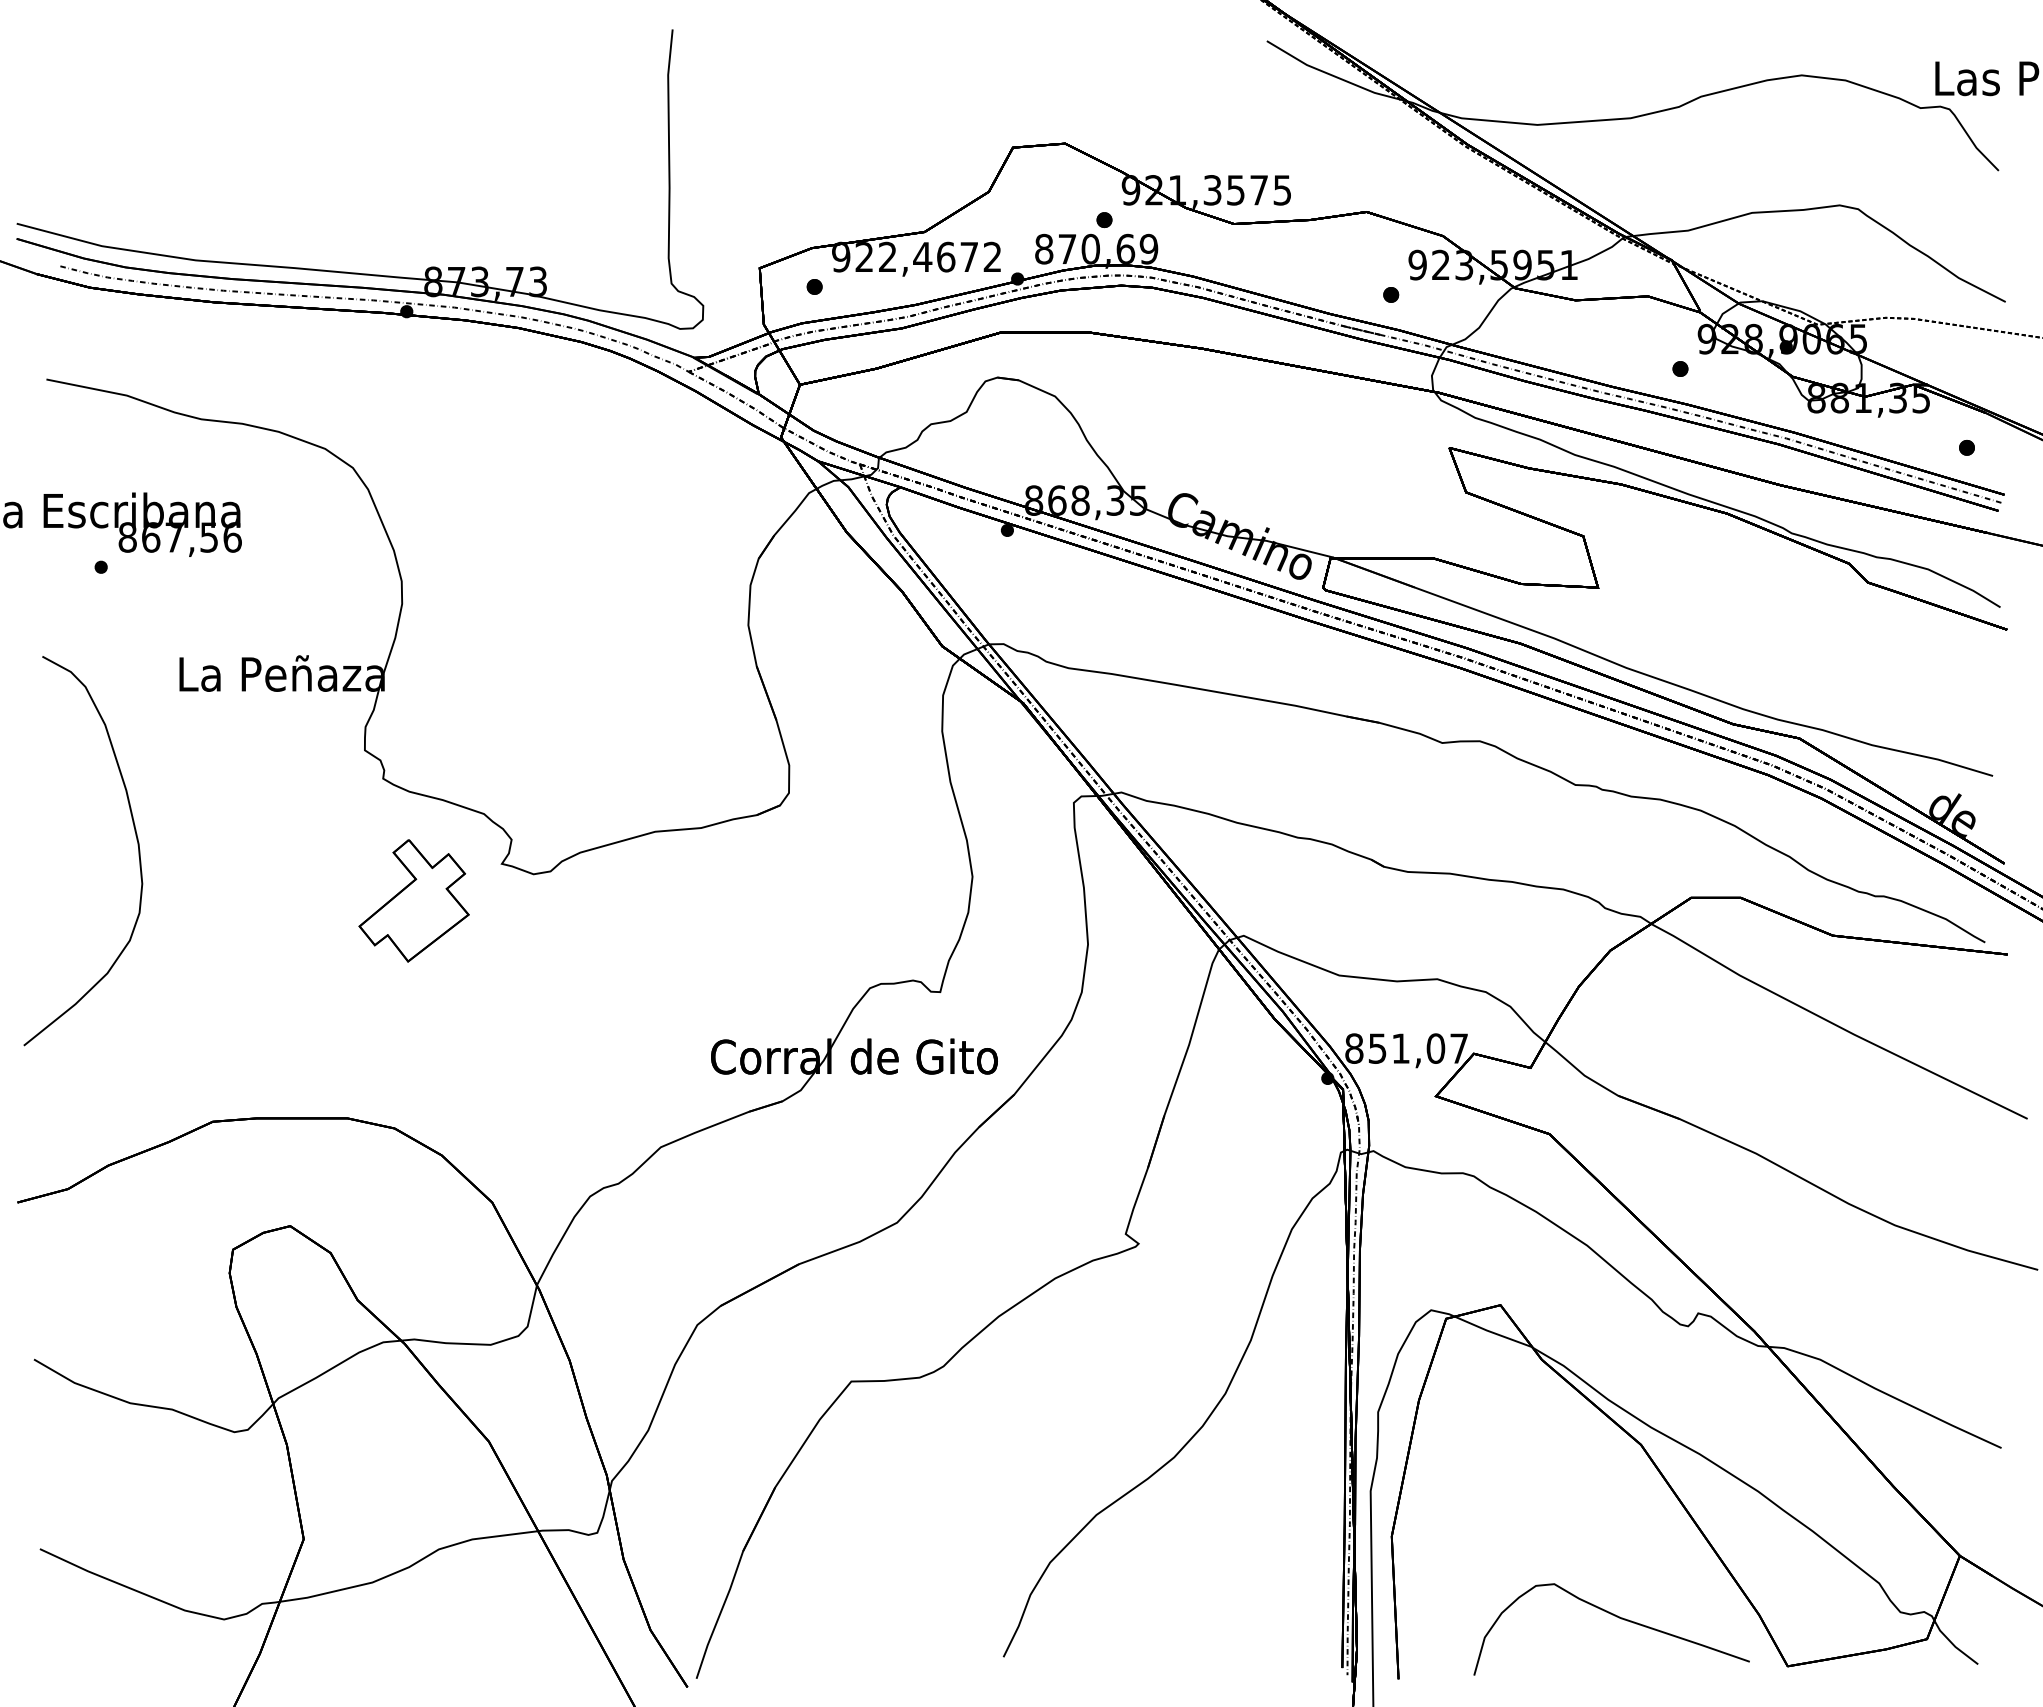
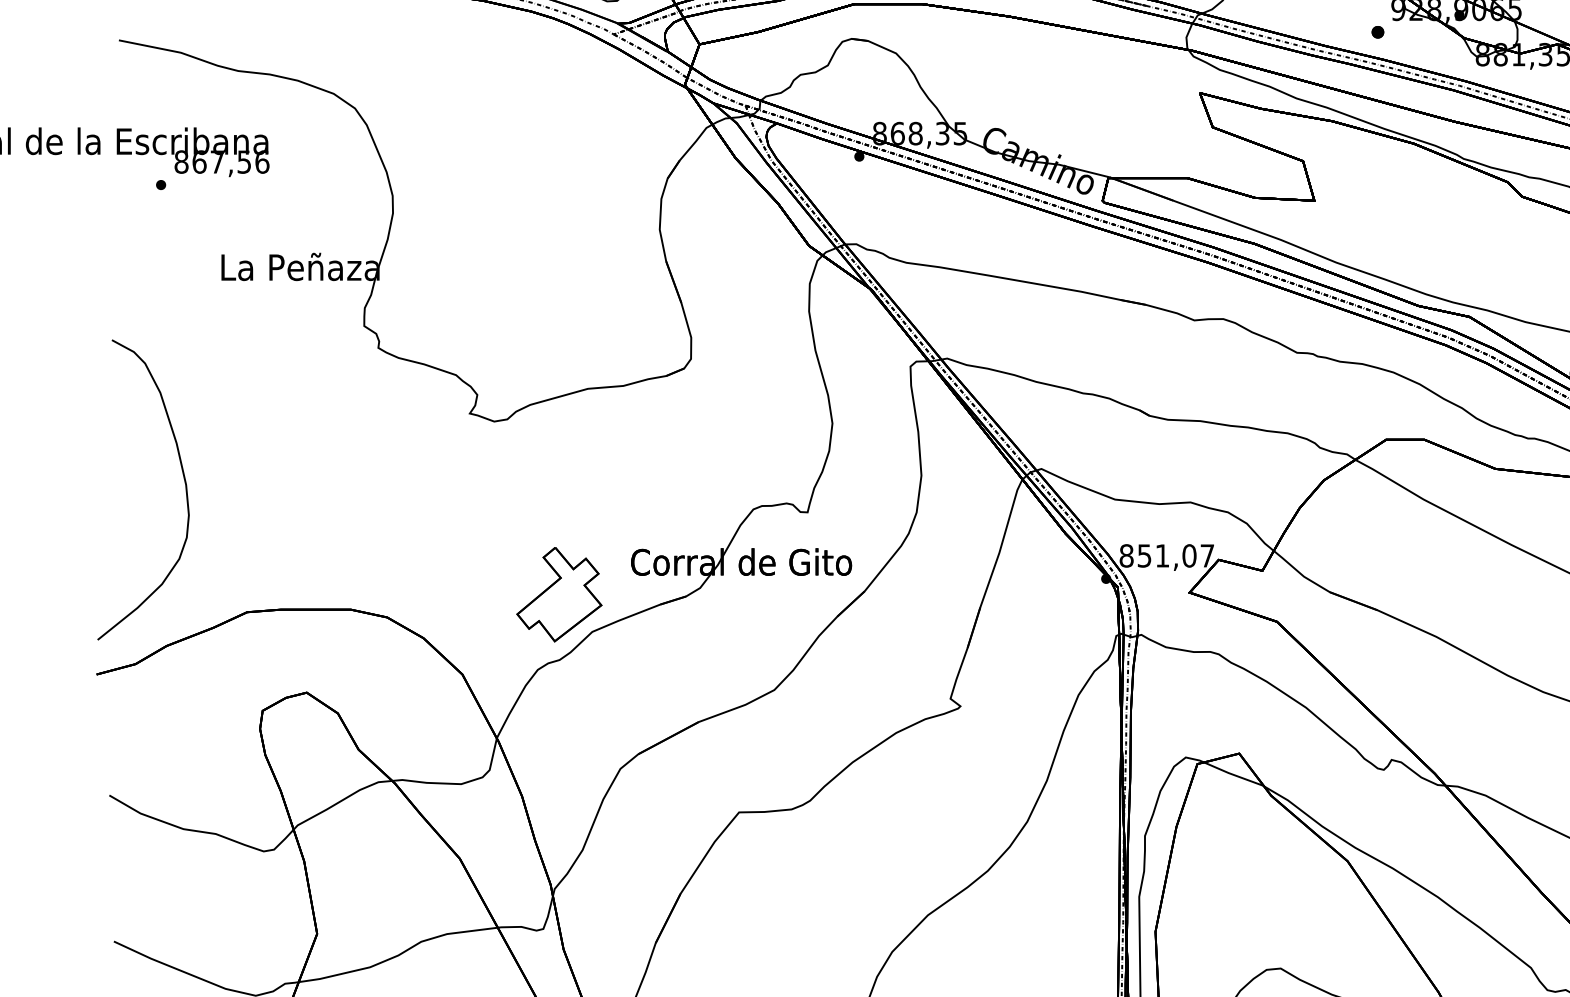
curve: (136, 840) -> (184, 481), moved
part: (413, 900) -> (558, 594), moved

